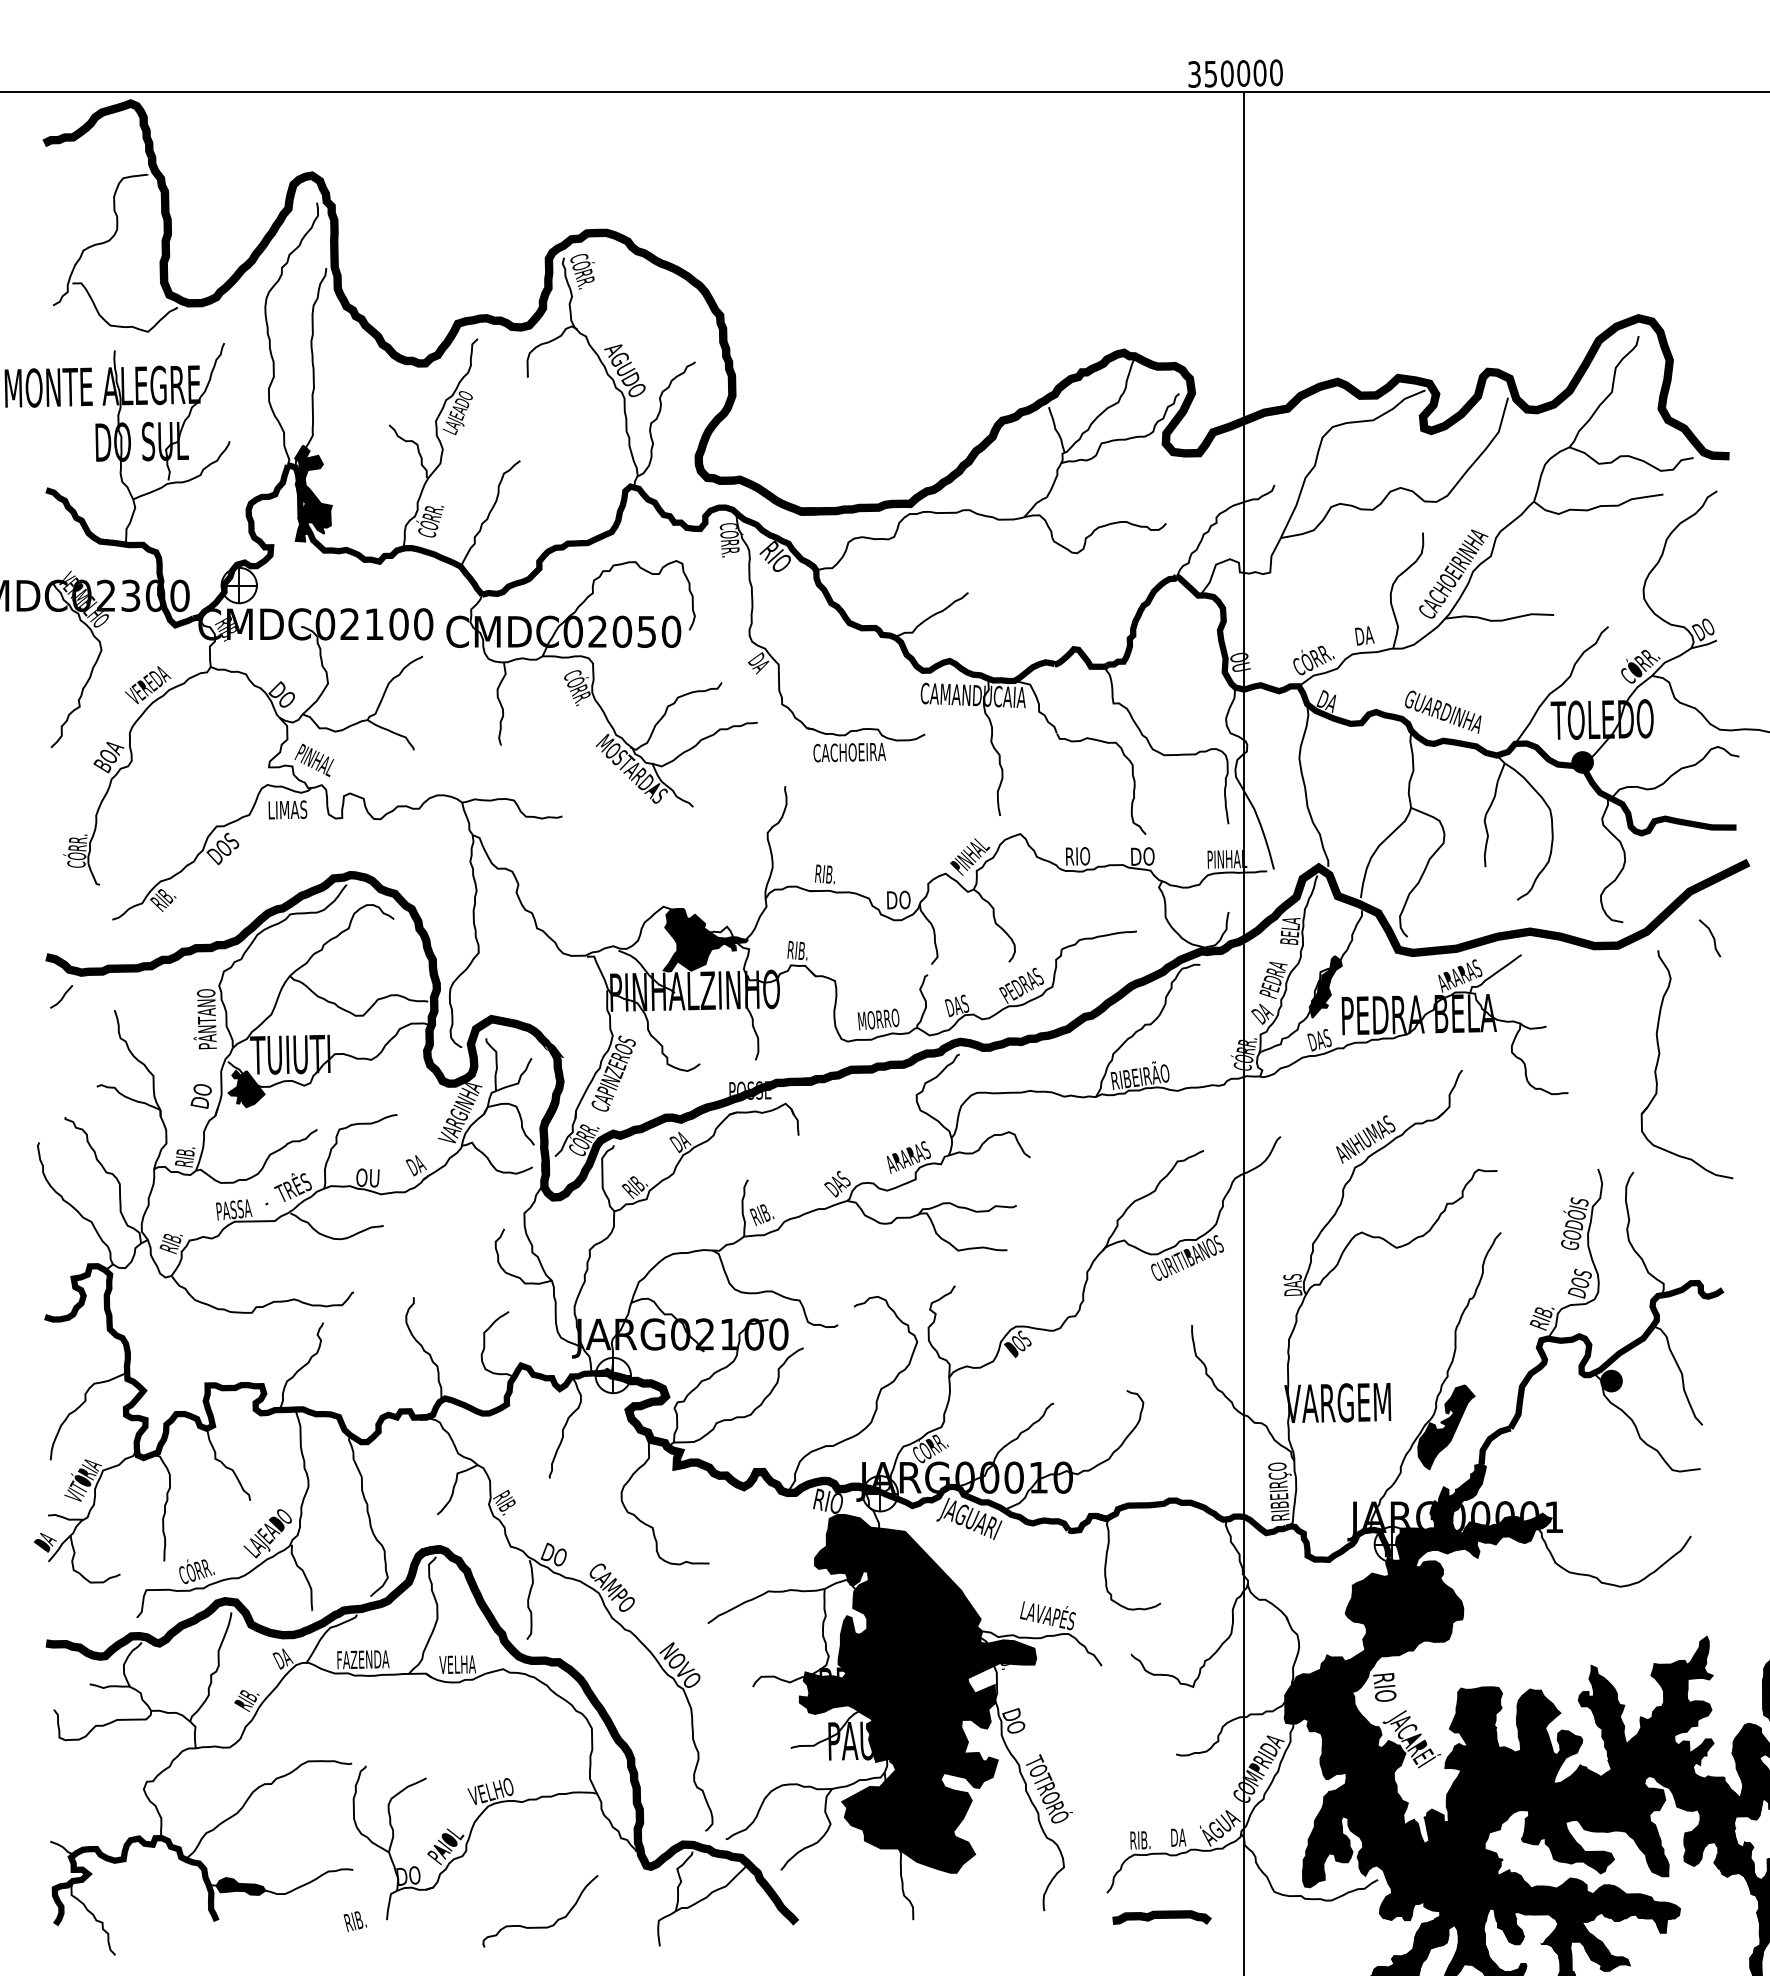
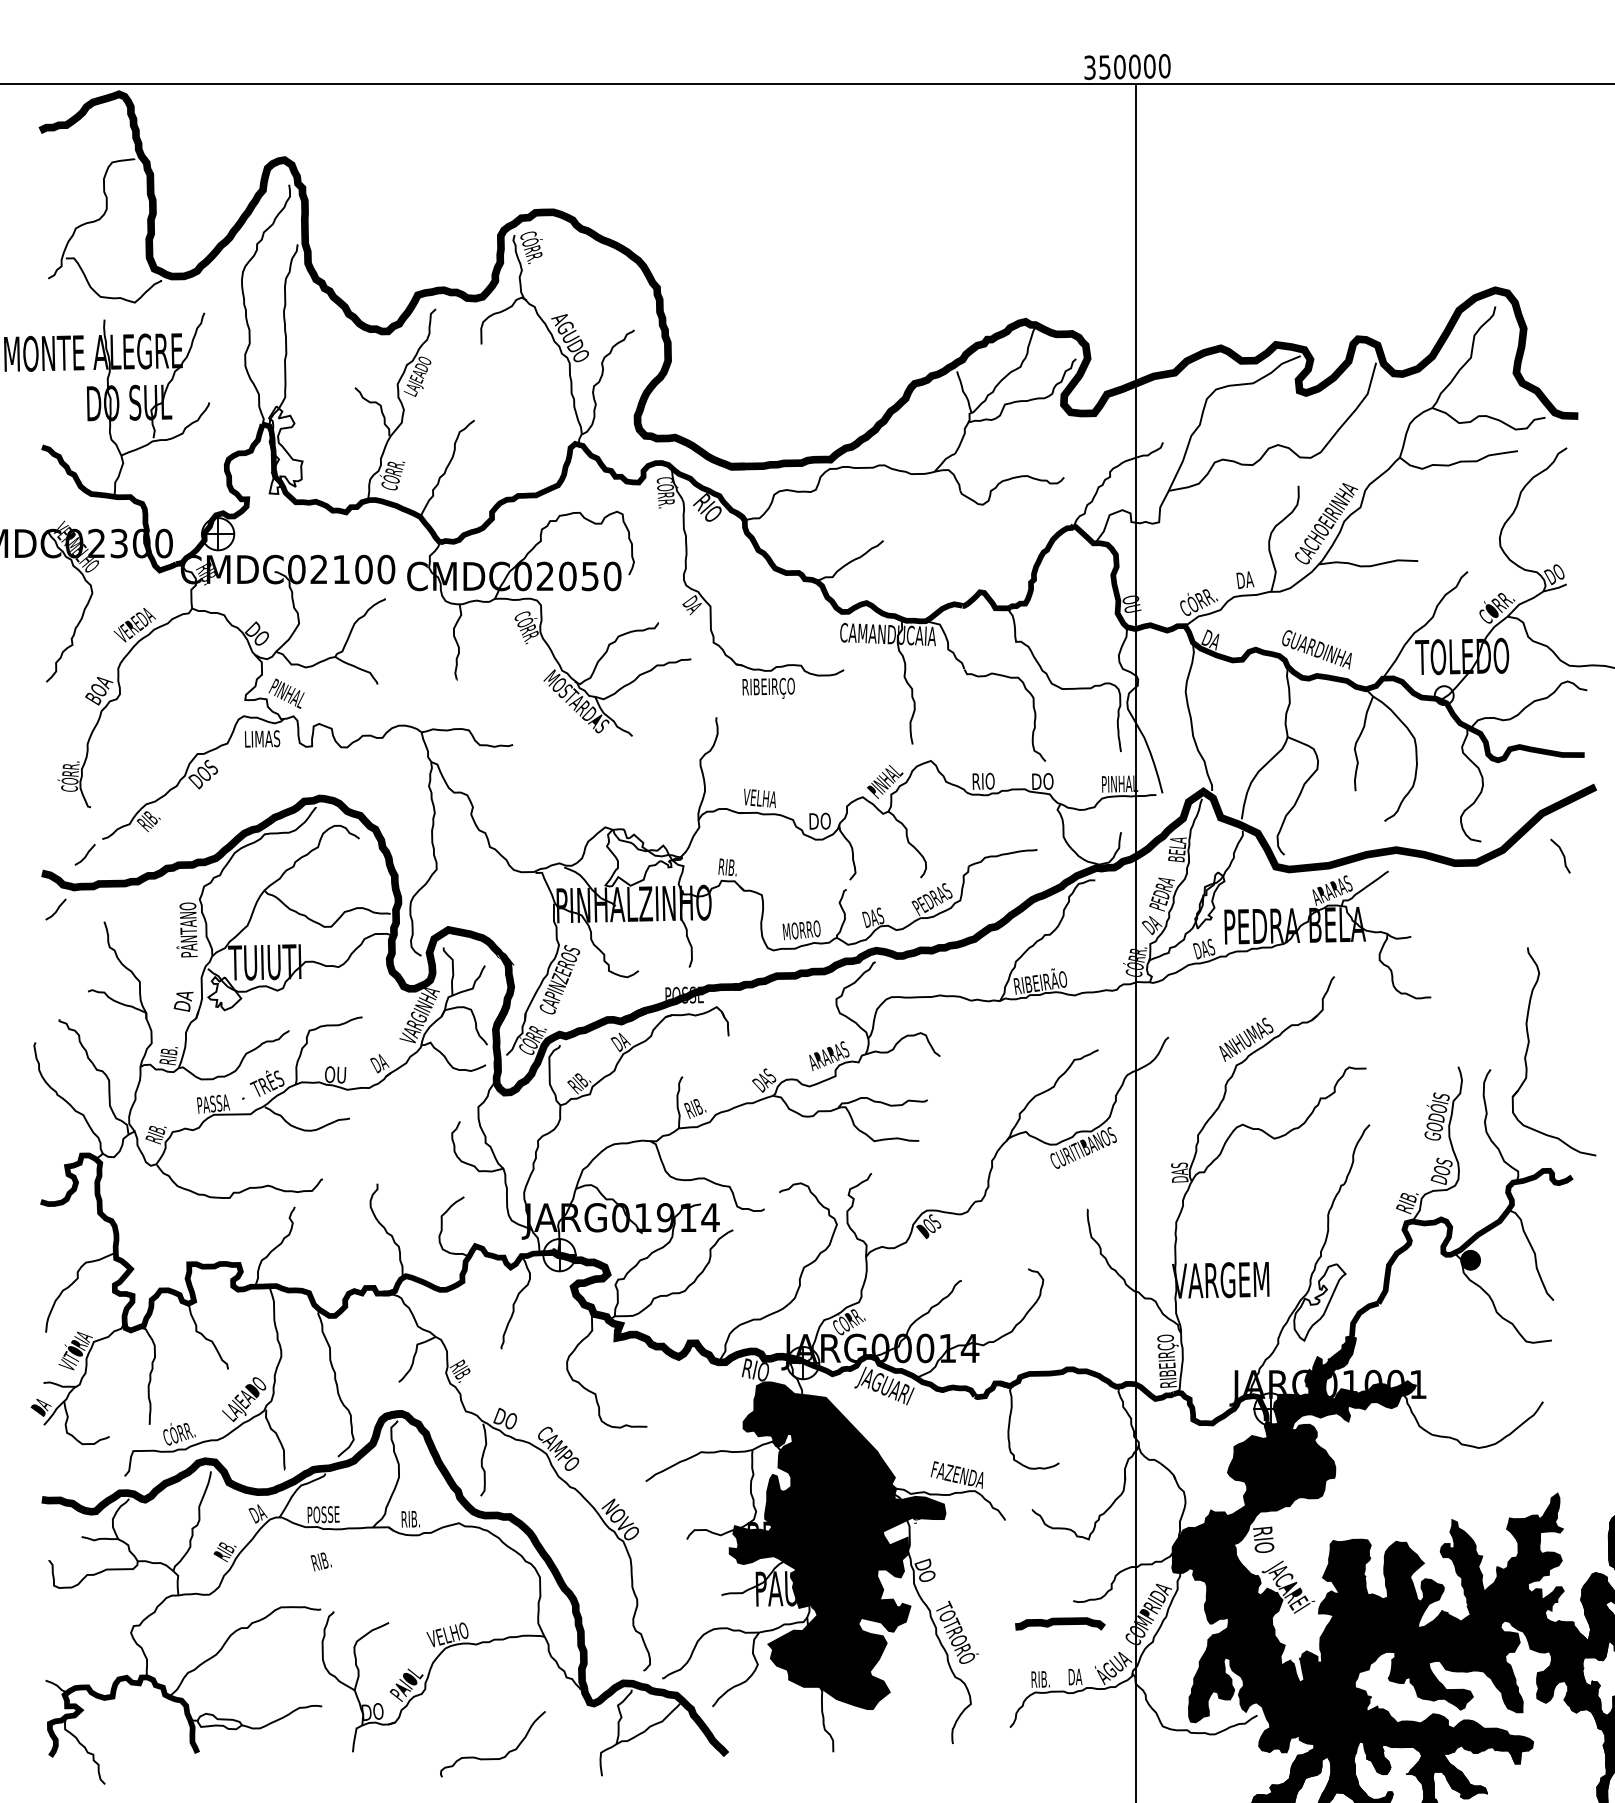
fill: (313, 493) -> (285, 450), removed
text: (849, 754) -> (775, 688), CACHOEIRA -> RIBEIRÇO
fill: (1582, 762) -> (1444, 695), removed
text: (832, 874) -> (759, 797), RIB. -> VELHA
curve: (94, 936) -> (86, 854), added
fill: (705, 939) -> (643, 857), removed
fill: (1325, 986) -> (1209, 900), removed
part: (1659, 1058) -> (1528, 1046), moved
fill: (246, 1088) -> (224, 993), removed
text: (202, 1090) -> (184, 995), DO -> DA
text: (741, 1334) -> (676, 1217), JARG02100 -> JARG01914
fill: (1446, 1427) -> (1319, 1302), removed
text: (1063, 1477) -> (970, 1348), JARG00010 -> JARG00014
text: (1480, 1513) -> (1351, 1381), JARG00001 -> JARG01001
text: (1049, 1616) -> (957, 1475), LAVAPÉS -> FAZENDA
text: (363, 1659) -> (331, 1514), FAZENDA -> POSSE
text: (457, 1664) -> (417, 1518), VELHA -> RIB.
fill: (240, 1885) -> (219, 1720), removed
curve: (1161, 1917) -> (1059, 1623), moved
text: (354, 1921) -> (320, 1561), moved

